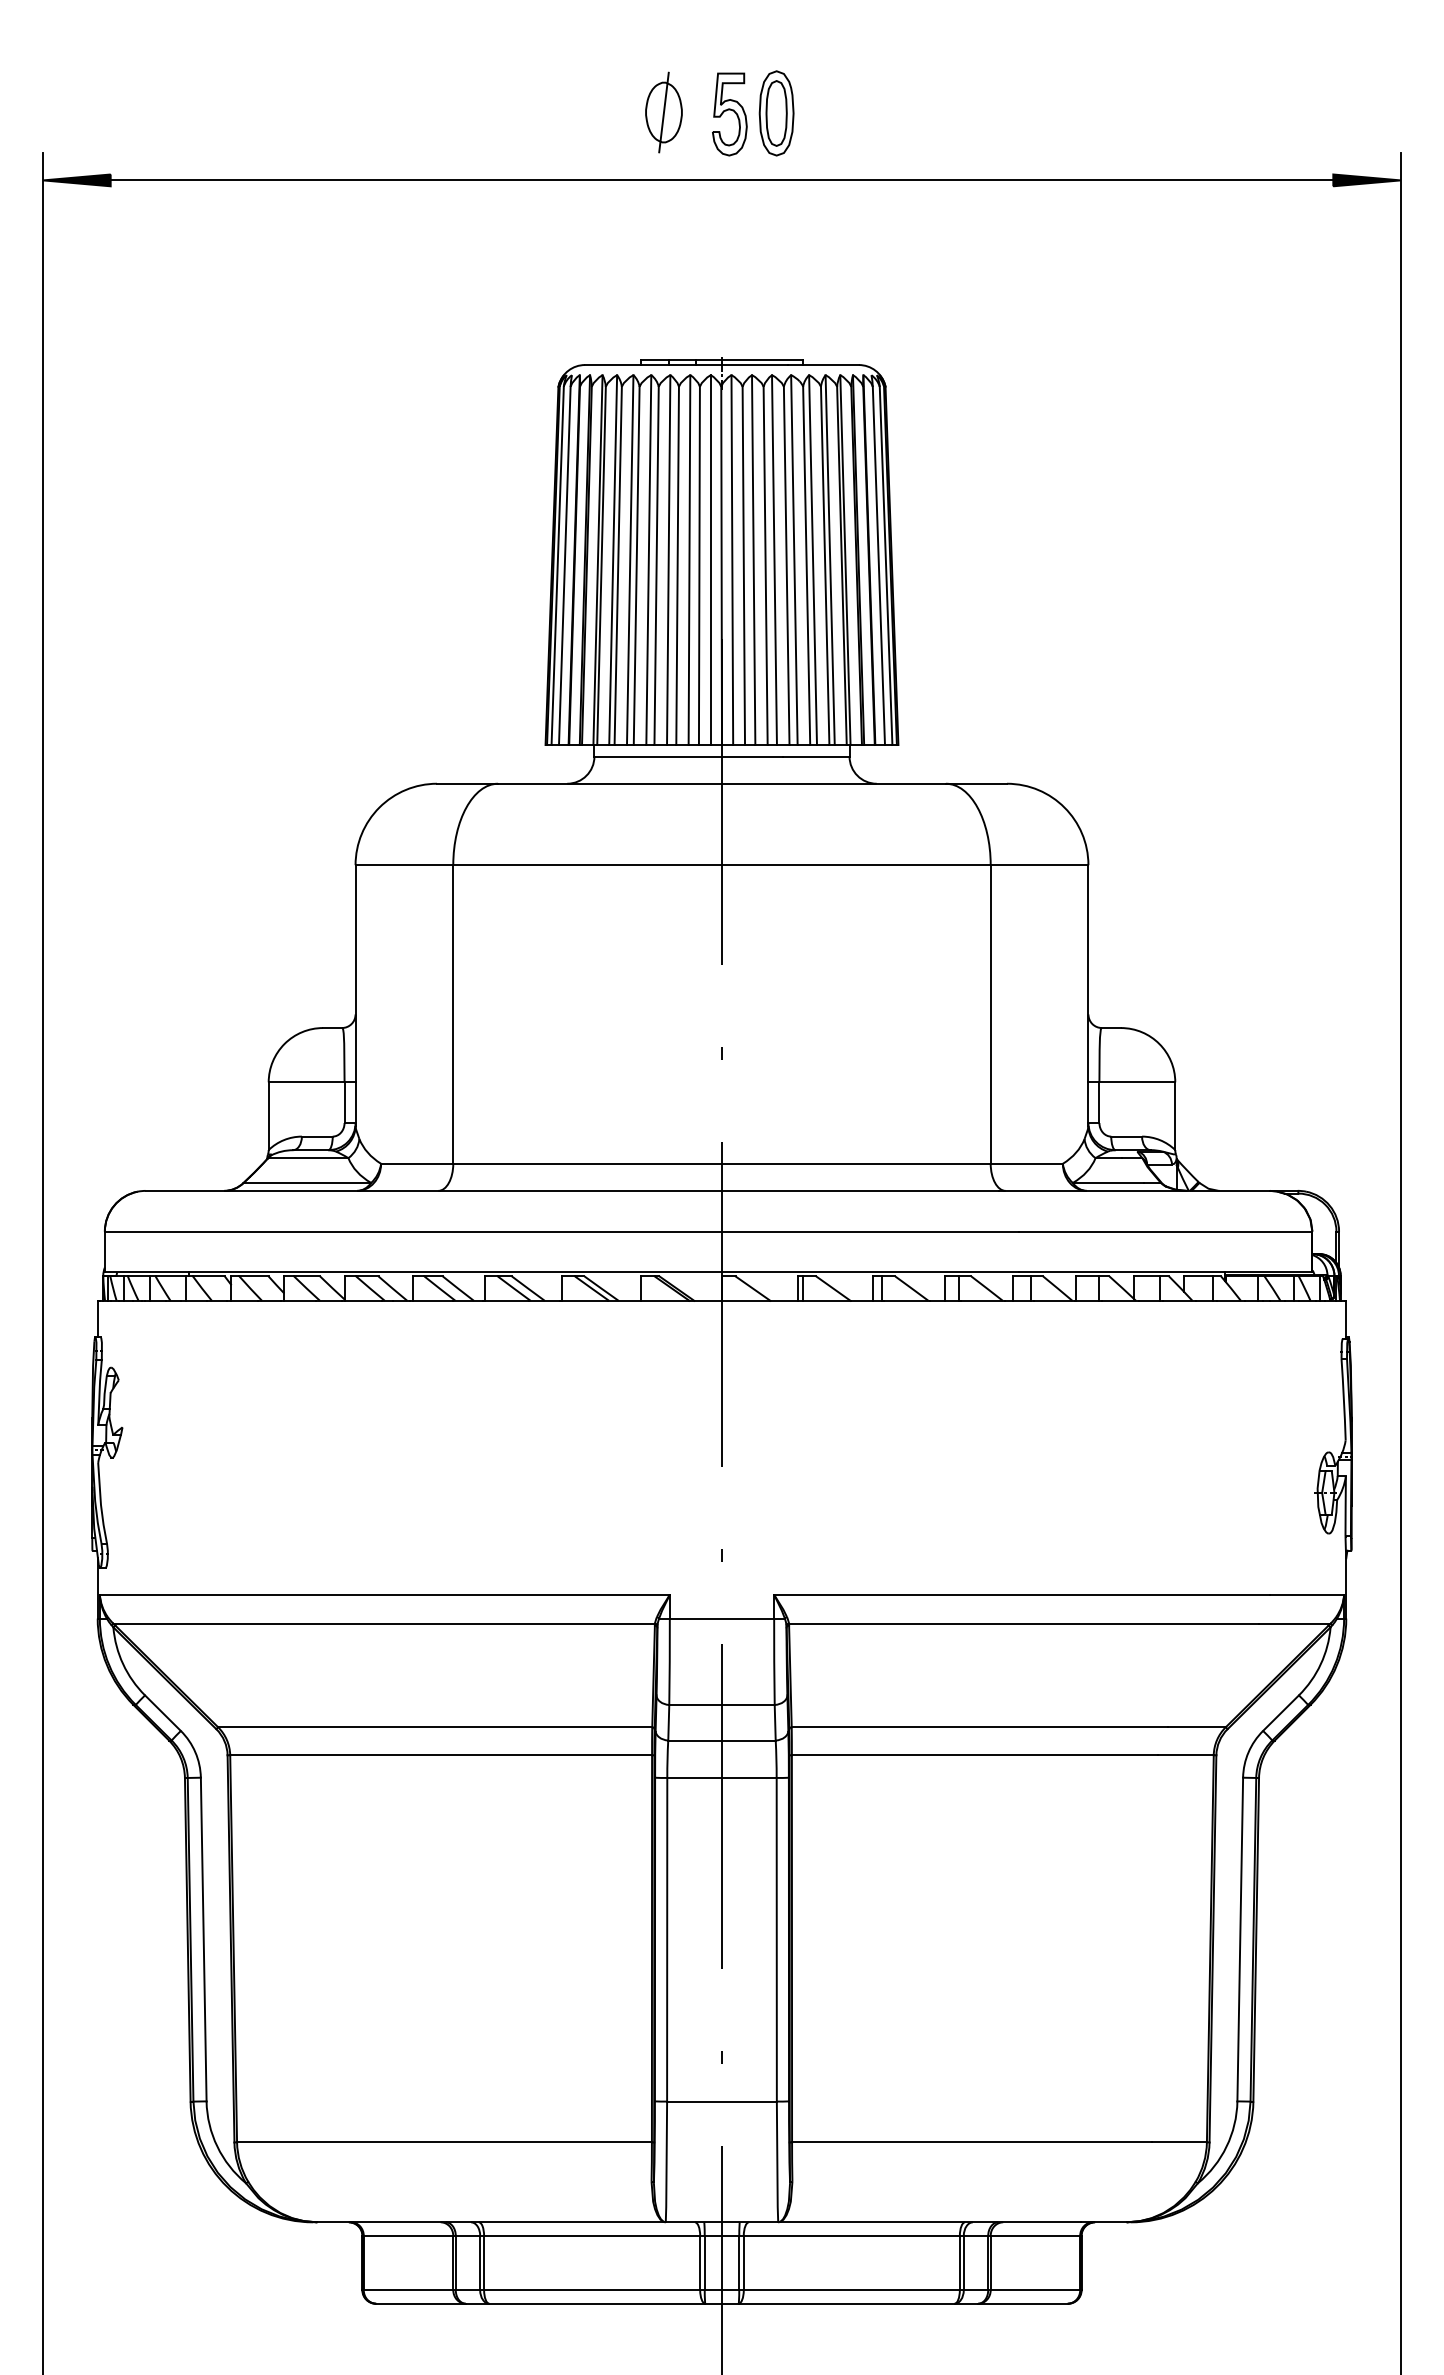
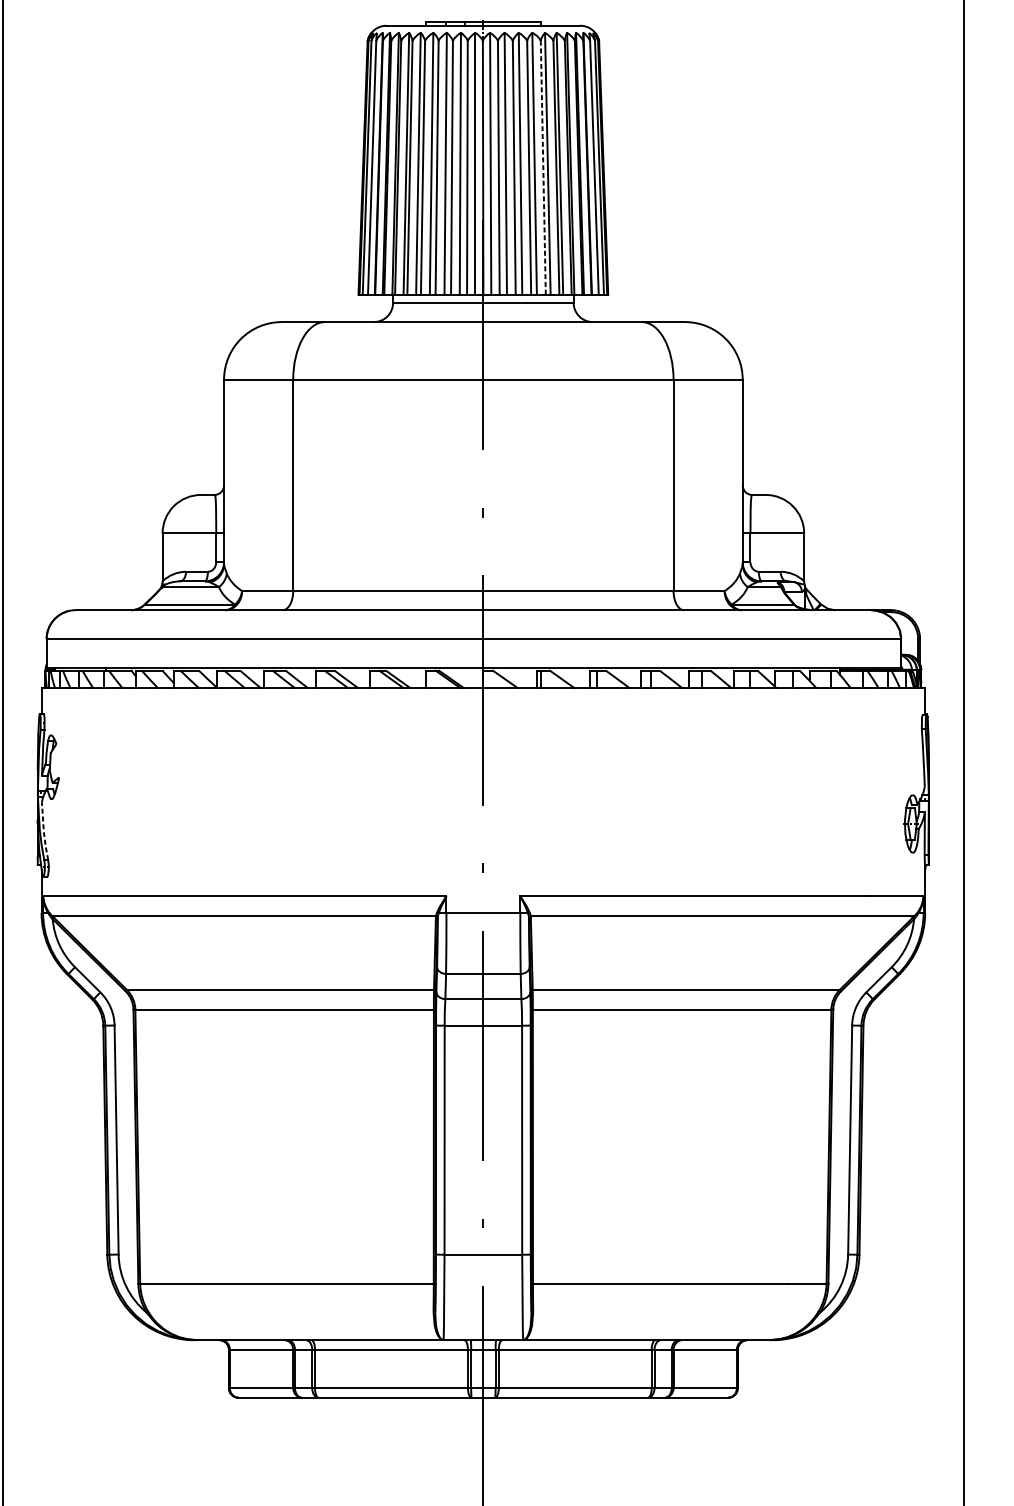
line: (806, 565) -> (543, 167), solid -> dashed
line: (101, 1505) -> (44, 832), solid -> dashed

